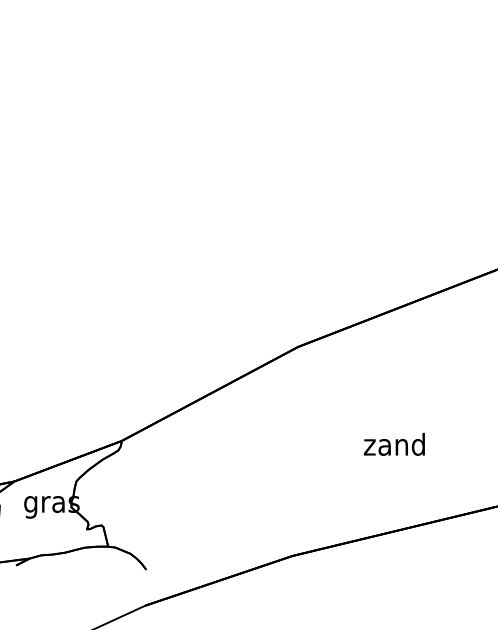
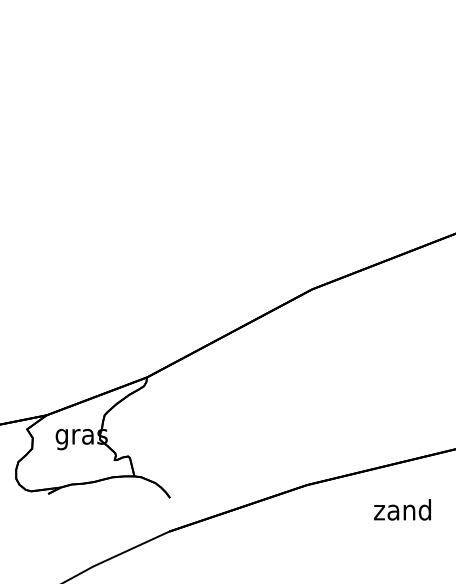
text: (394, 444) -> (402, 509), moved

